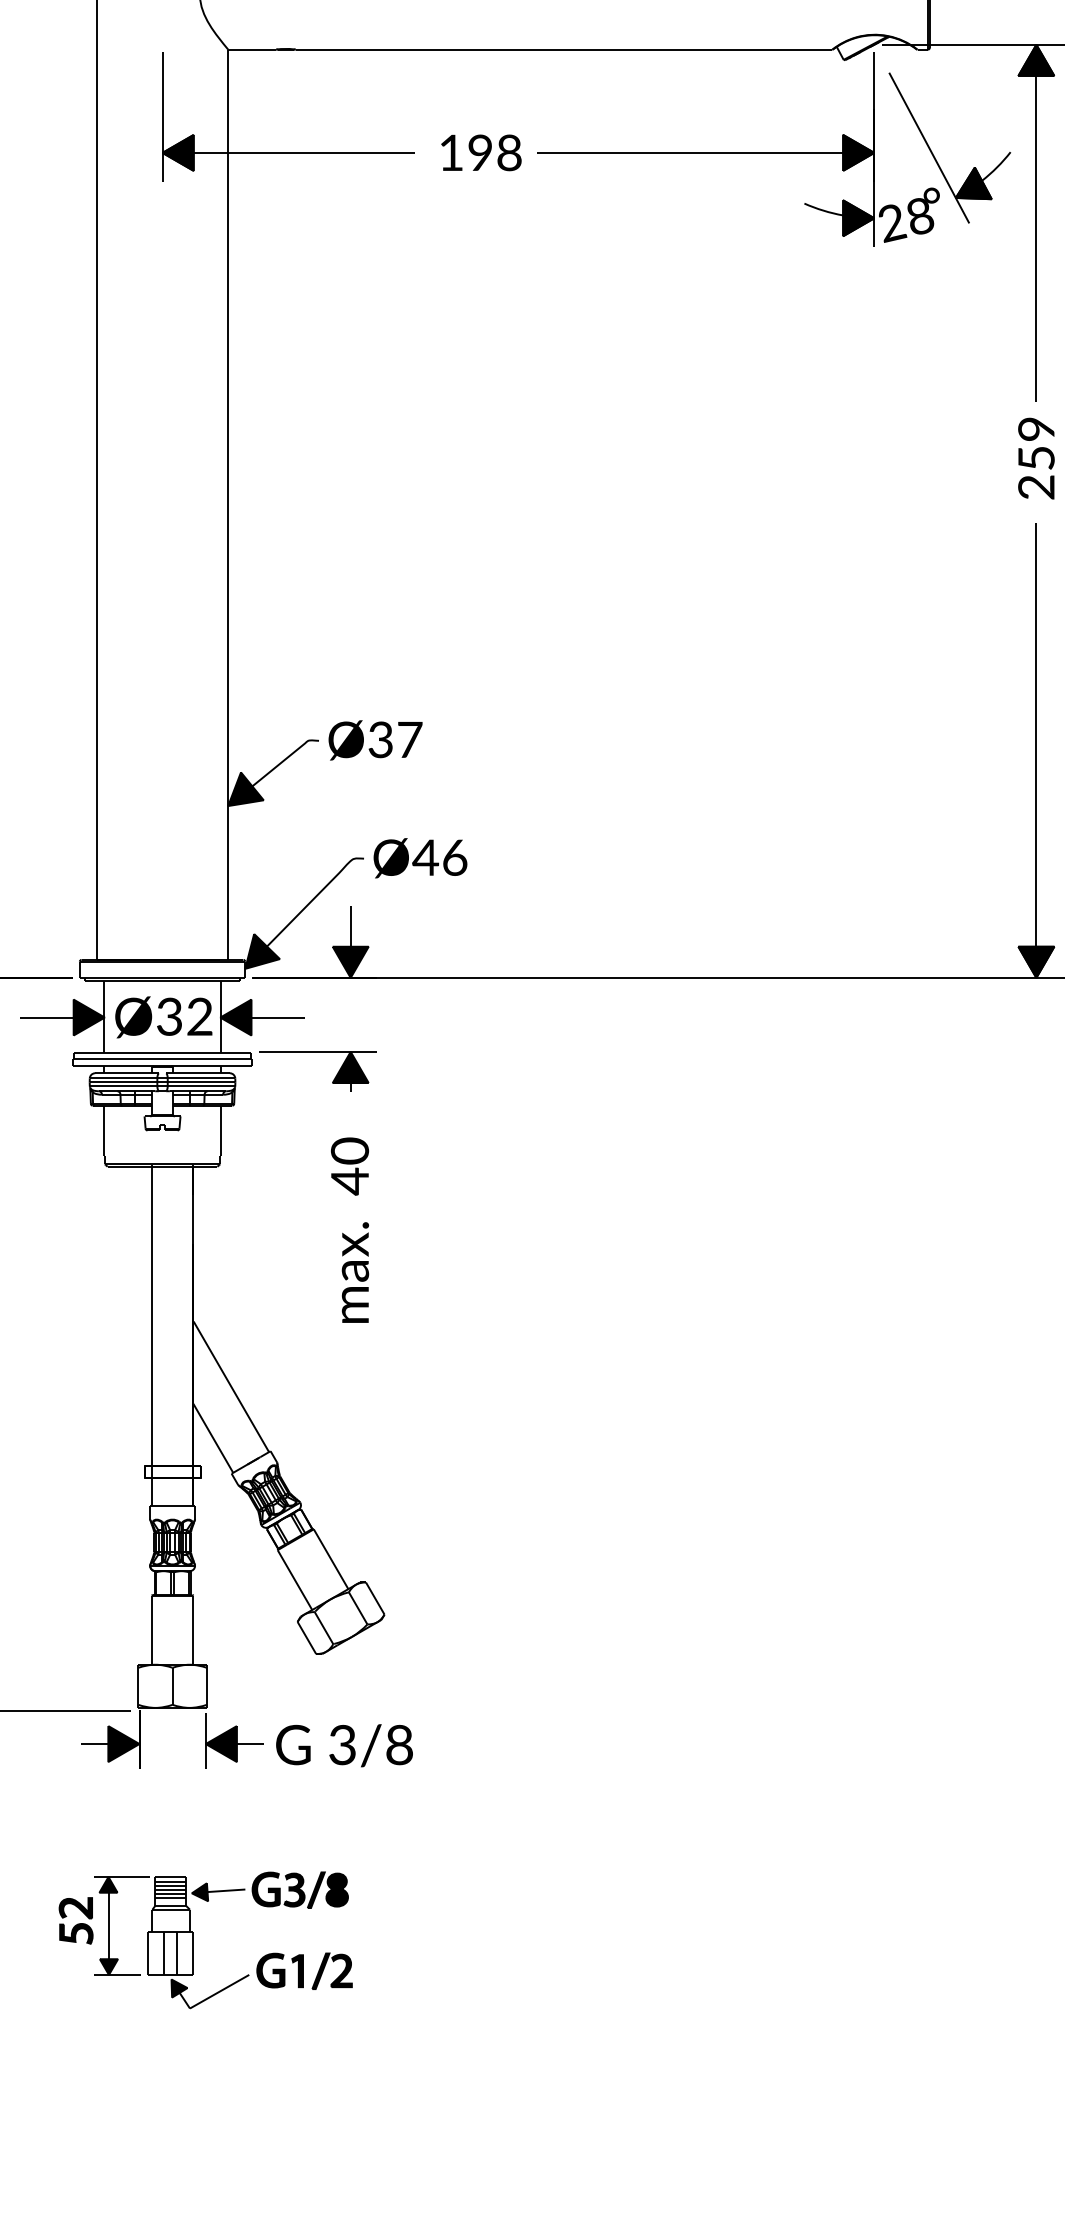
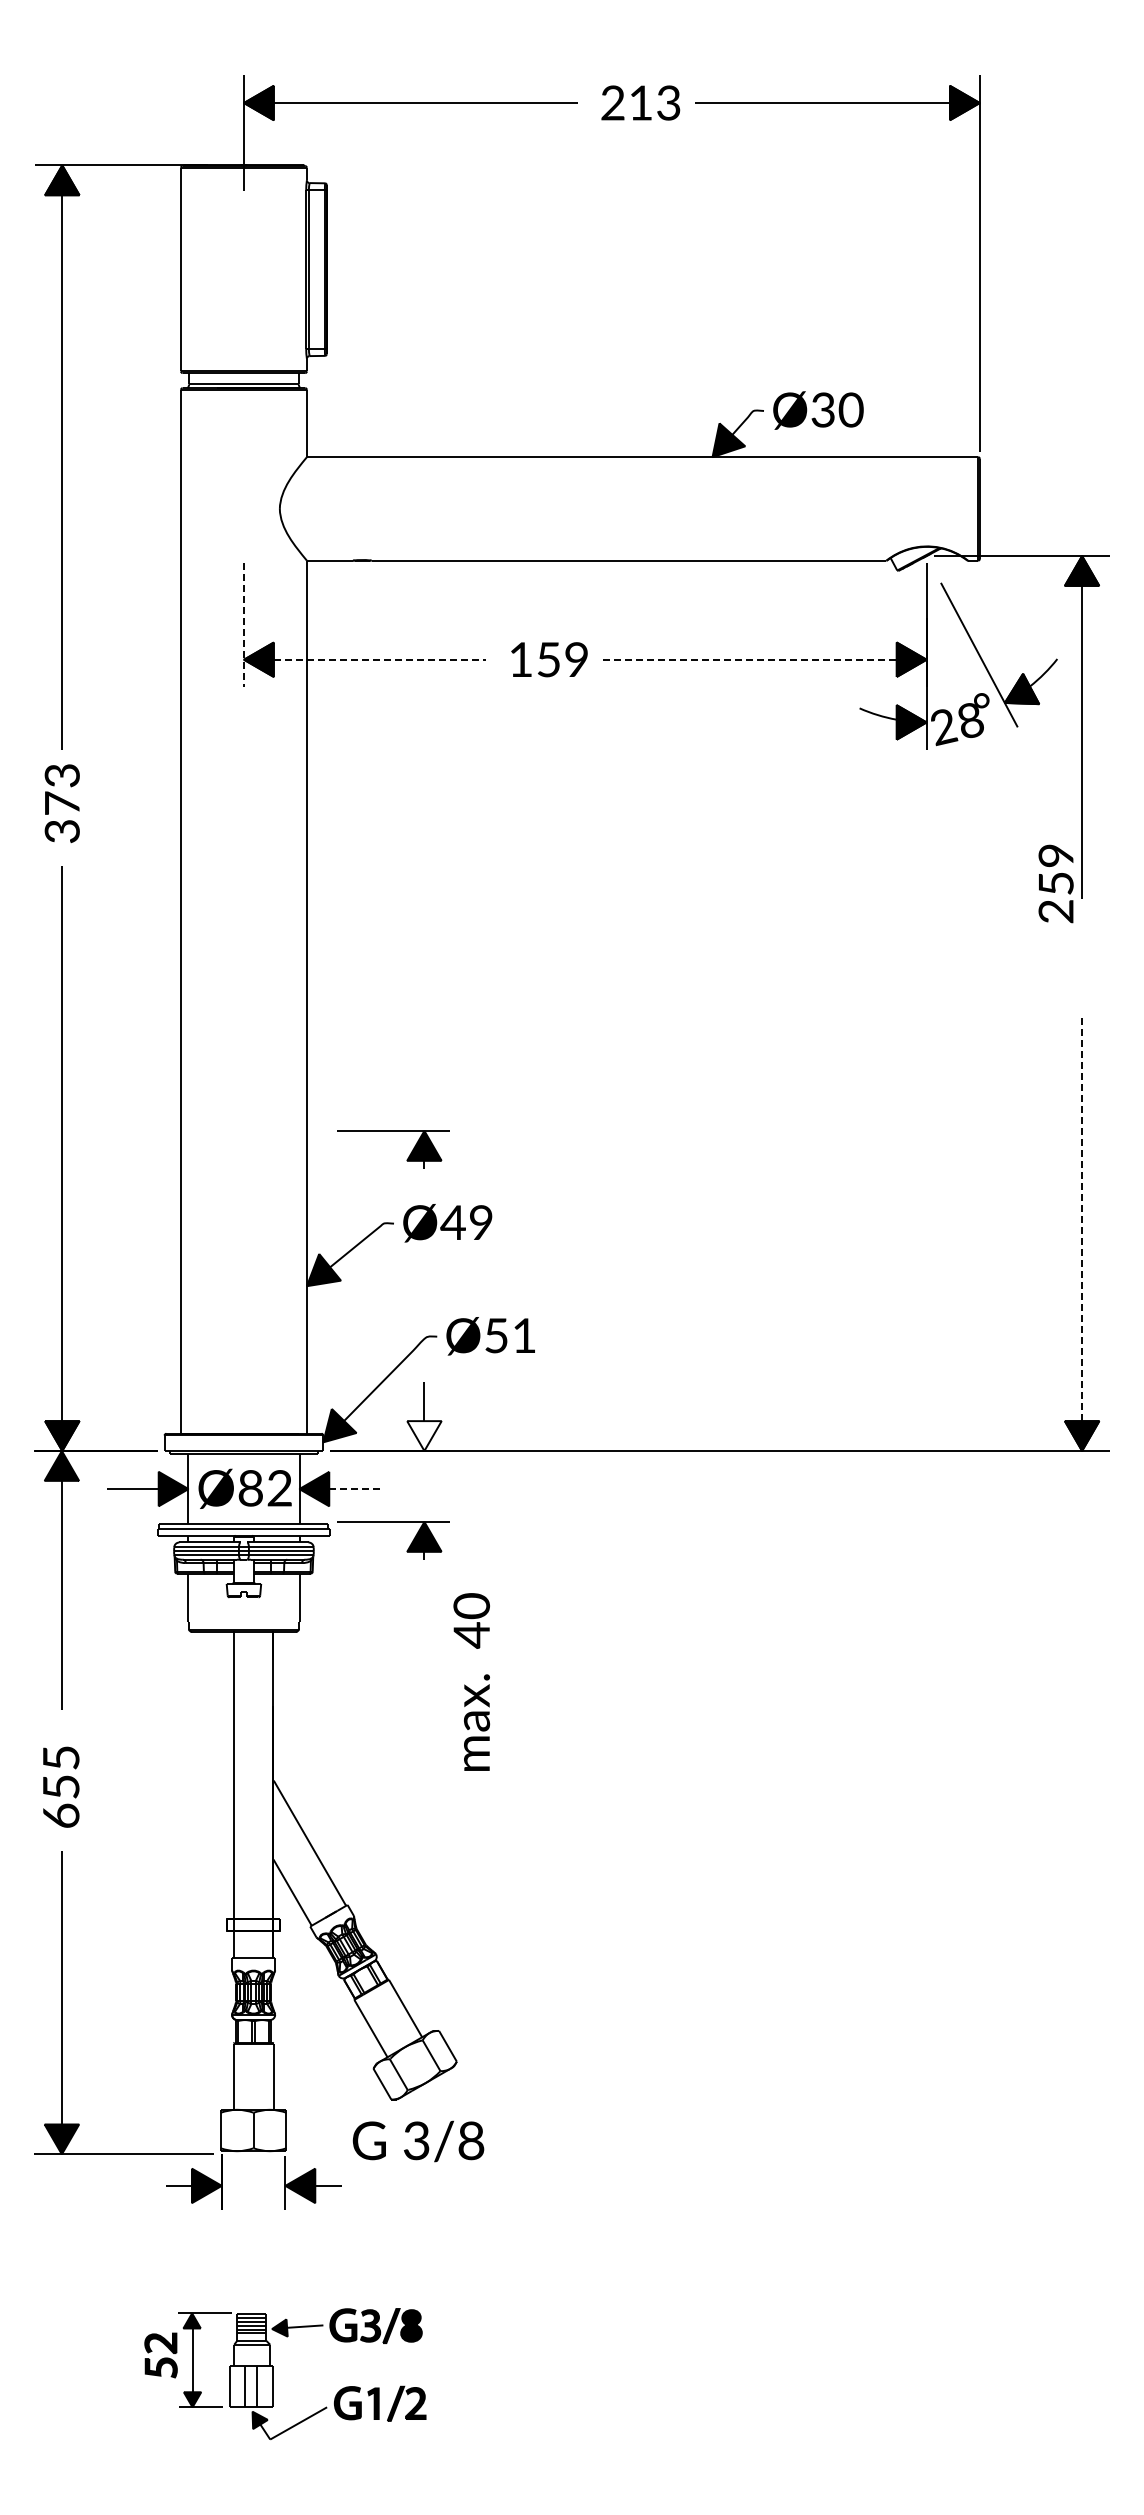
line: (162, 117) -> (243, 625), solid -> dashed
line: (304, 152) -> (380, 659), solid -> dashed
text: (494, 152) -> (562, 659), 198 -> 159
line: (690, 152) -> (750, 659), solid -> dashed
text: (1035, 458) -> (1055, 883), moved
part: (332, 673) -> (406, 1159), added
line: (1036, 735) -> (1082, 1218), solid -> dashed
text: (394, 739) -> (466, 1222), Ø37 -> Ø49
text: (439, 857) -> (509, 1335), Ø46 -> Ø51
fill: (350, 962) -> (424, 1436), removed
text: (169, 1016) -> (250, 1488), Ø32 -> Ø82
line: (278, 1018) -> (355, 1489), solid -> dashed
text: (349, 1229) -> (471, 1681), moved
text: (344, 1745) -> (418, 2141), moved

